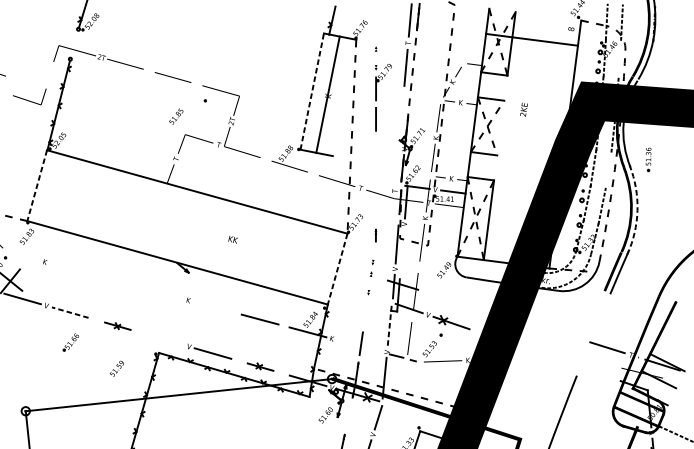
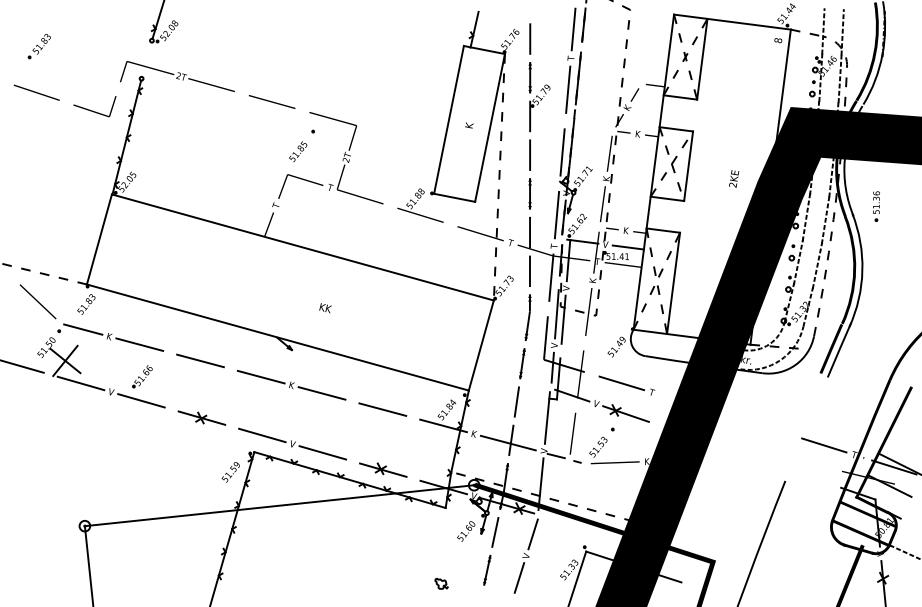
line: (376, 27) -> (530, 38), added
line: (532, 39) -> (732, 21), moved
line: (376, 58) -> (530, 77), added
line: (619, 59) -> (839, 78), added
line: (413, 60) -> (577, 80), added
line: (312, 91) -> (449, 119), dashed -> solid
line: (327, 94) -> (489, 127), moved
part: (29, 96) -> (94, 106), moved
line: (409, 103) -> (572, 135), added
text: (524, 109) -> (734, 178), moved
text: (176, 116) -> (298, 151), moved
line: (401, 117) -> (562, 152), added
line: (500, 128) -> (688, 166), added
line: (375, 149) -> (529, 193), added
line: (396, 166) -> (556, 215), added
line: (608, 169) -> (825, 219), added
line: (376, 180) -> (530, 232), added
line: (37, 185) -> (99, 239), dashed -> solid
line: (375, 210) -> (529, 271), added
arc: (637, 210) -> (862, 270), dashed -> solid
line: (392, 215) -> (551, 277), added
text: (233, 239) -> (325, 308), moved
line: (402, 248) -> (563, 319), added
line: (374, 253) -> (527, 325), added
line: (24, 256) -> (83, 329), added
line: (388, 262) -> (545, 337), added
line: (68, 268) -> (139, 344), added
line: (337, 269) -> (481, 345), dashed -> solid
line: (116, 280) -> (200, 360), added
line: (370, 283) -> (522, 363), added
line: (163, 293) -> (260, 376), added
part: (451, 300) -> (626, 385), added
line: (211, 306) -> (321, 393), added
line: (69, 312) -> (140, 400), dashed -> solid
line: (365, 313) -> (516, 401), added
part: (117, 325) -> (201, 417), size x1.43
line: (389, 326) -> (547, 418), dashed -> solid
line: (165, 339) -> (262, 435), added
part: (71, 342) -> (142, 376), moved
line: (358, 345) -> (507, 442), added
part: (260, 366) -> (383, 469), size x1.43
text: (116, 369) -> (230, 472), moved
line: (348, 416) -> (495, 532), added

